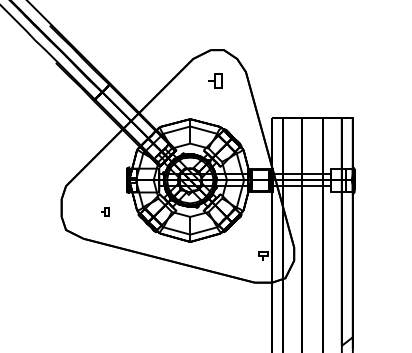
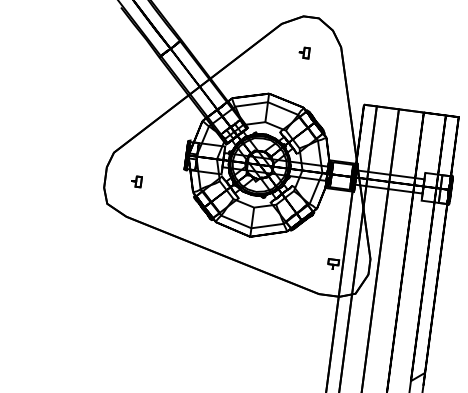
part: (215, 80) -> (304, 52), size x0.62
part: (105, 211) -> (136, 180), moved

